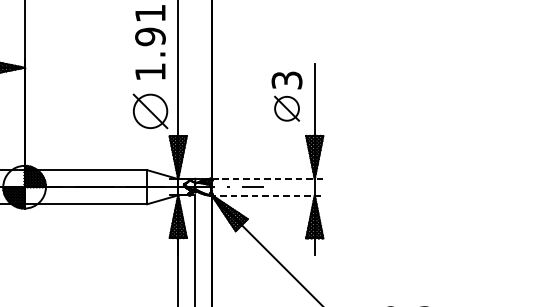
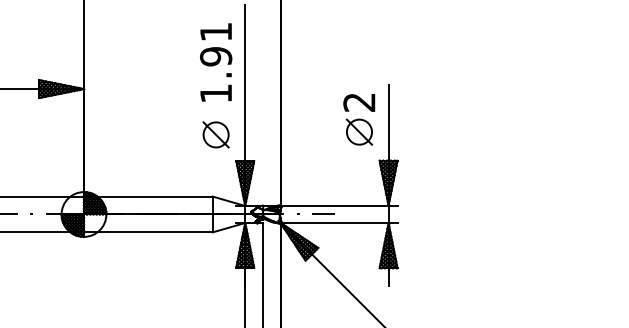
text: (287, 80) -> (359, 102), 3 -> 2
part: (149, 111) -> (215, 134), size x0.71
line: (266, 178) -> (337, 205), dashed -> solid
line: (266, 195) -> (337, 223), dashed -> solid

